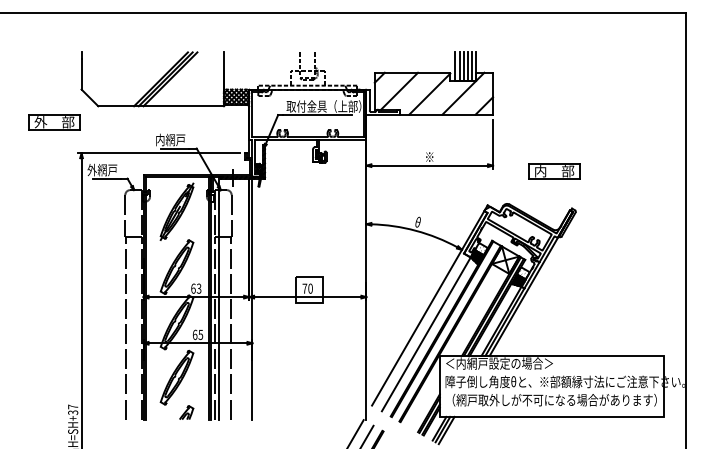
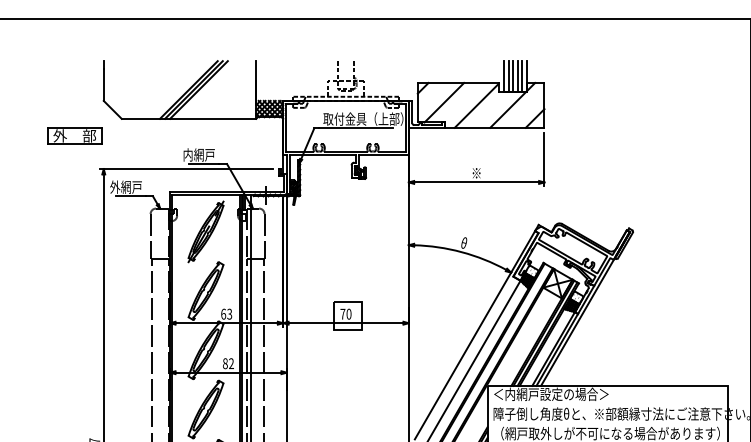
part: (554, 171) -> (610, 188), removed
text: (197, 334) -> (227, 363), 65 -> 82

